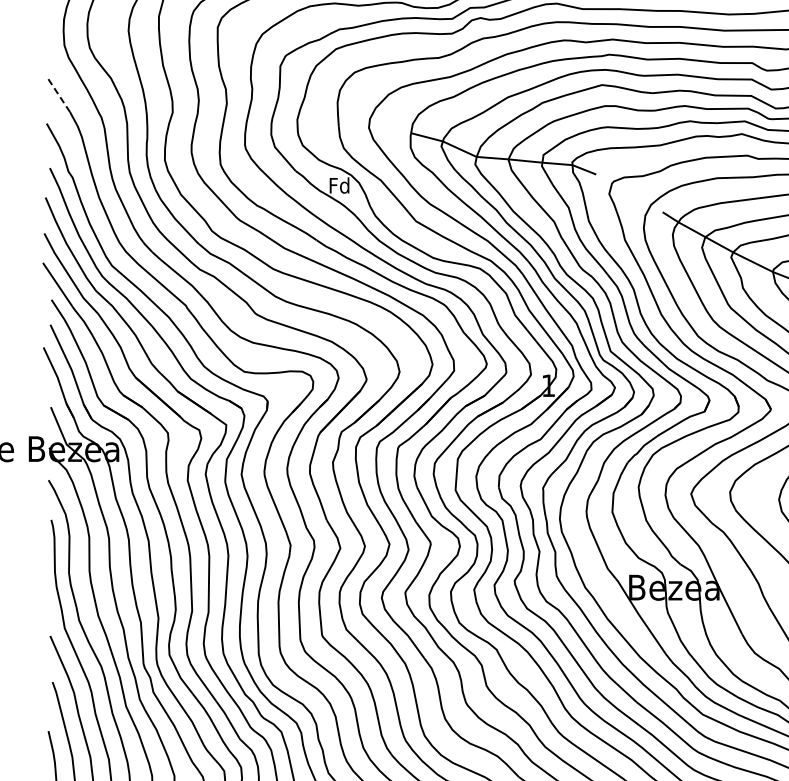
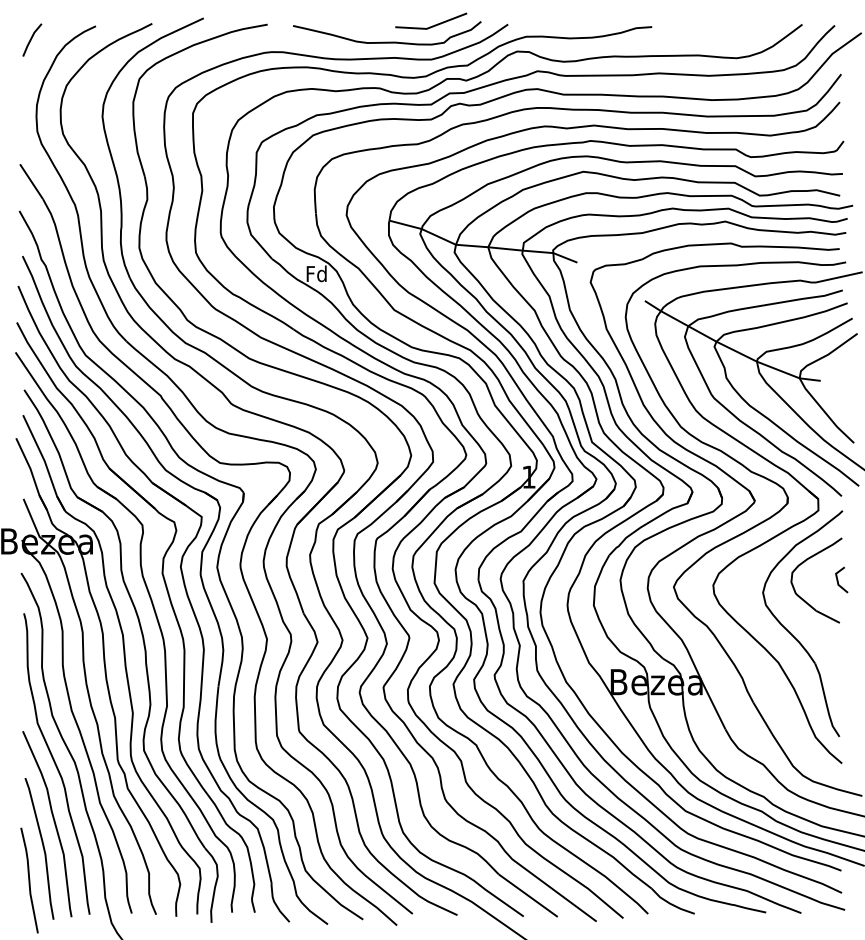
line: (58, 94) -> (31, 181), dashed -> solid

